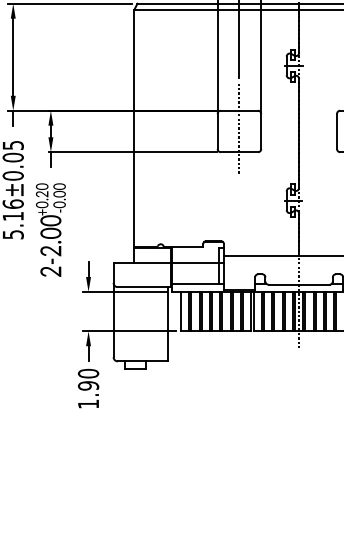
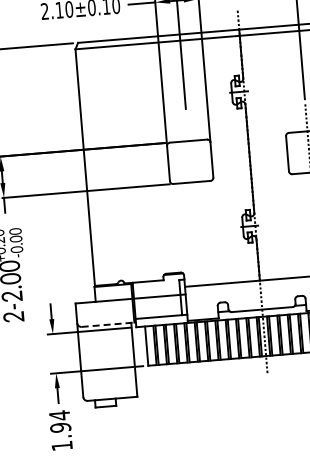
line: (239, 128) -> (190, 158), removed
line: (144, 287) -> (108, 325), solid -> dashed
text: (88, 373) -> (59, 415), 1.90 -> 1.94

